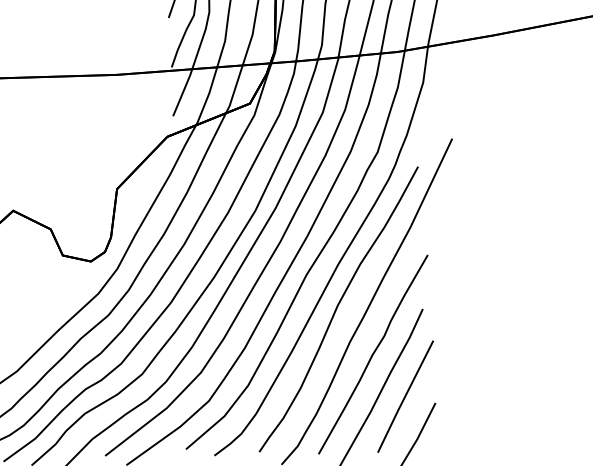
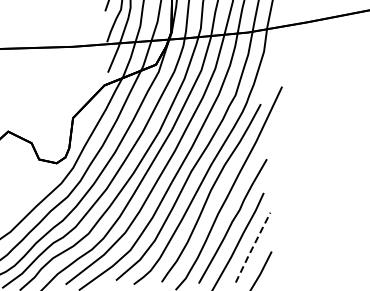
line: (404, 398) -> (252, 248), solid -> dashed

